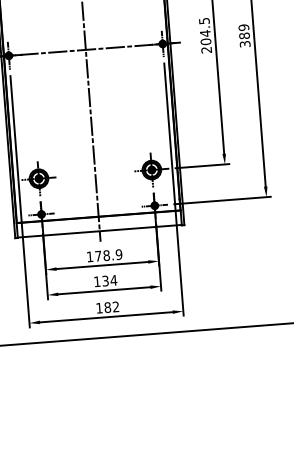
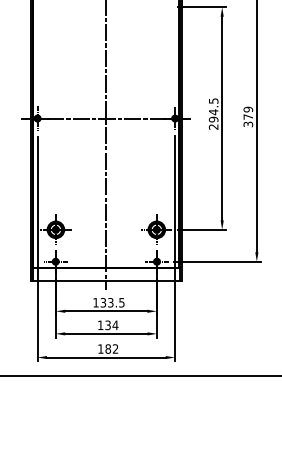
text: (244, 35) -> (248, 116), 389 -> 379
text: (205, 41) -> (213, 119), 204.5 -> 294.5
text: (108, 255) -> (112, 302), 178.9 -> 133.5

